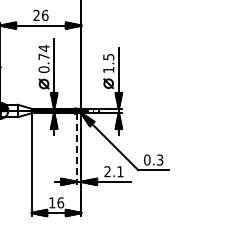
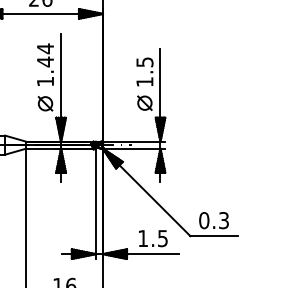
text: (43, 62) -> (44, 70), 0.74 -> 1.44
line: (76, 149) -> (95, 204), dashed -> solid
text: (113, 171) -> (152, 238), 2.1 -> 1.5

